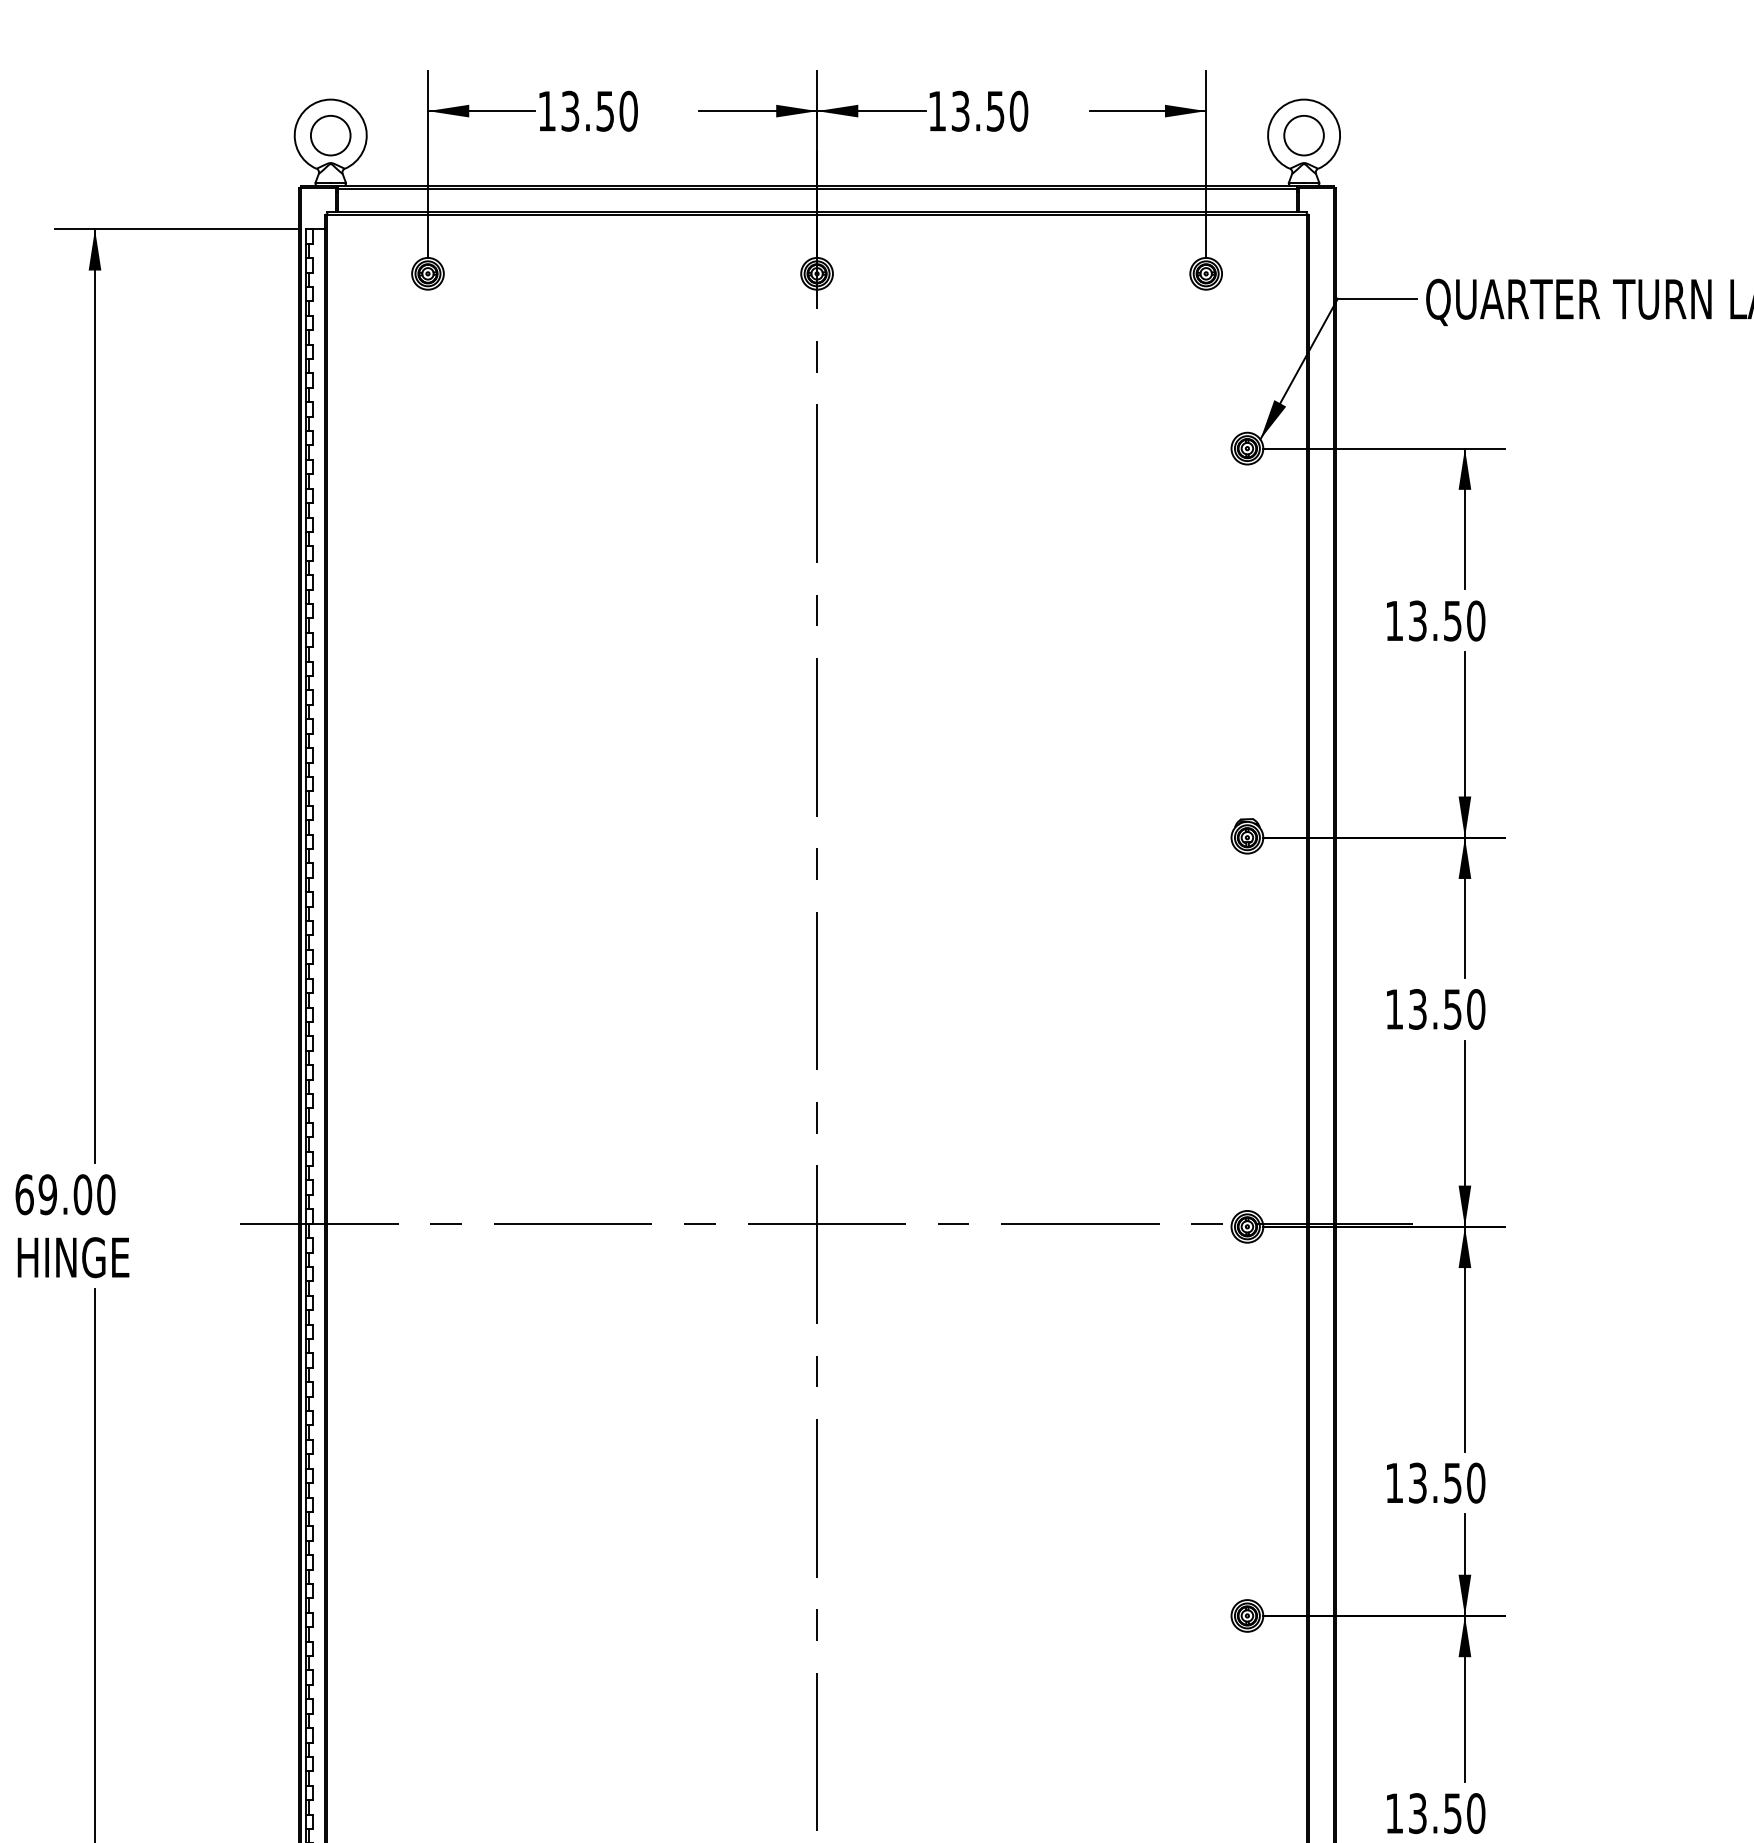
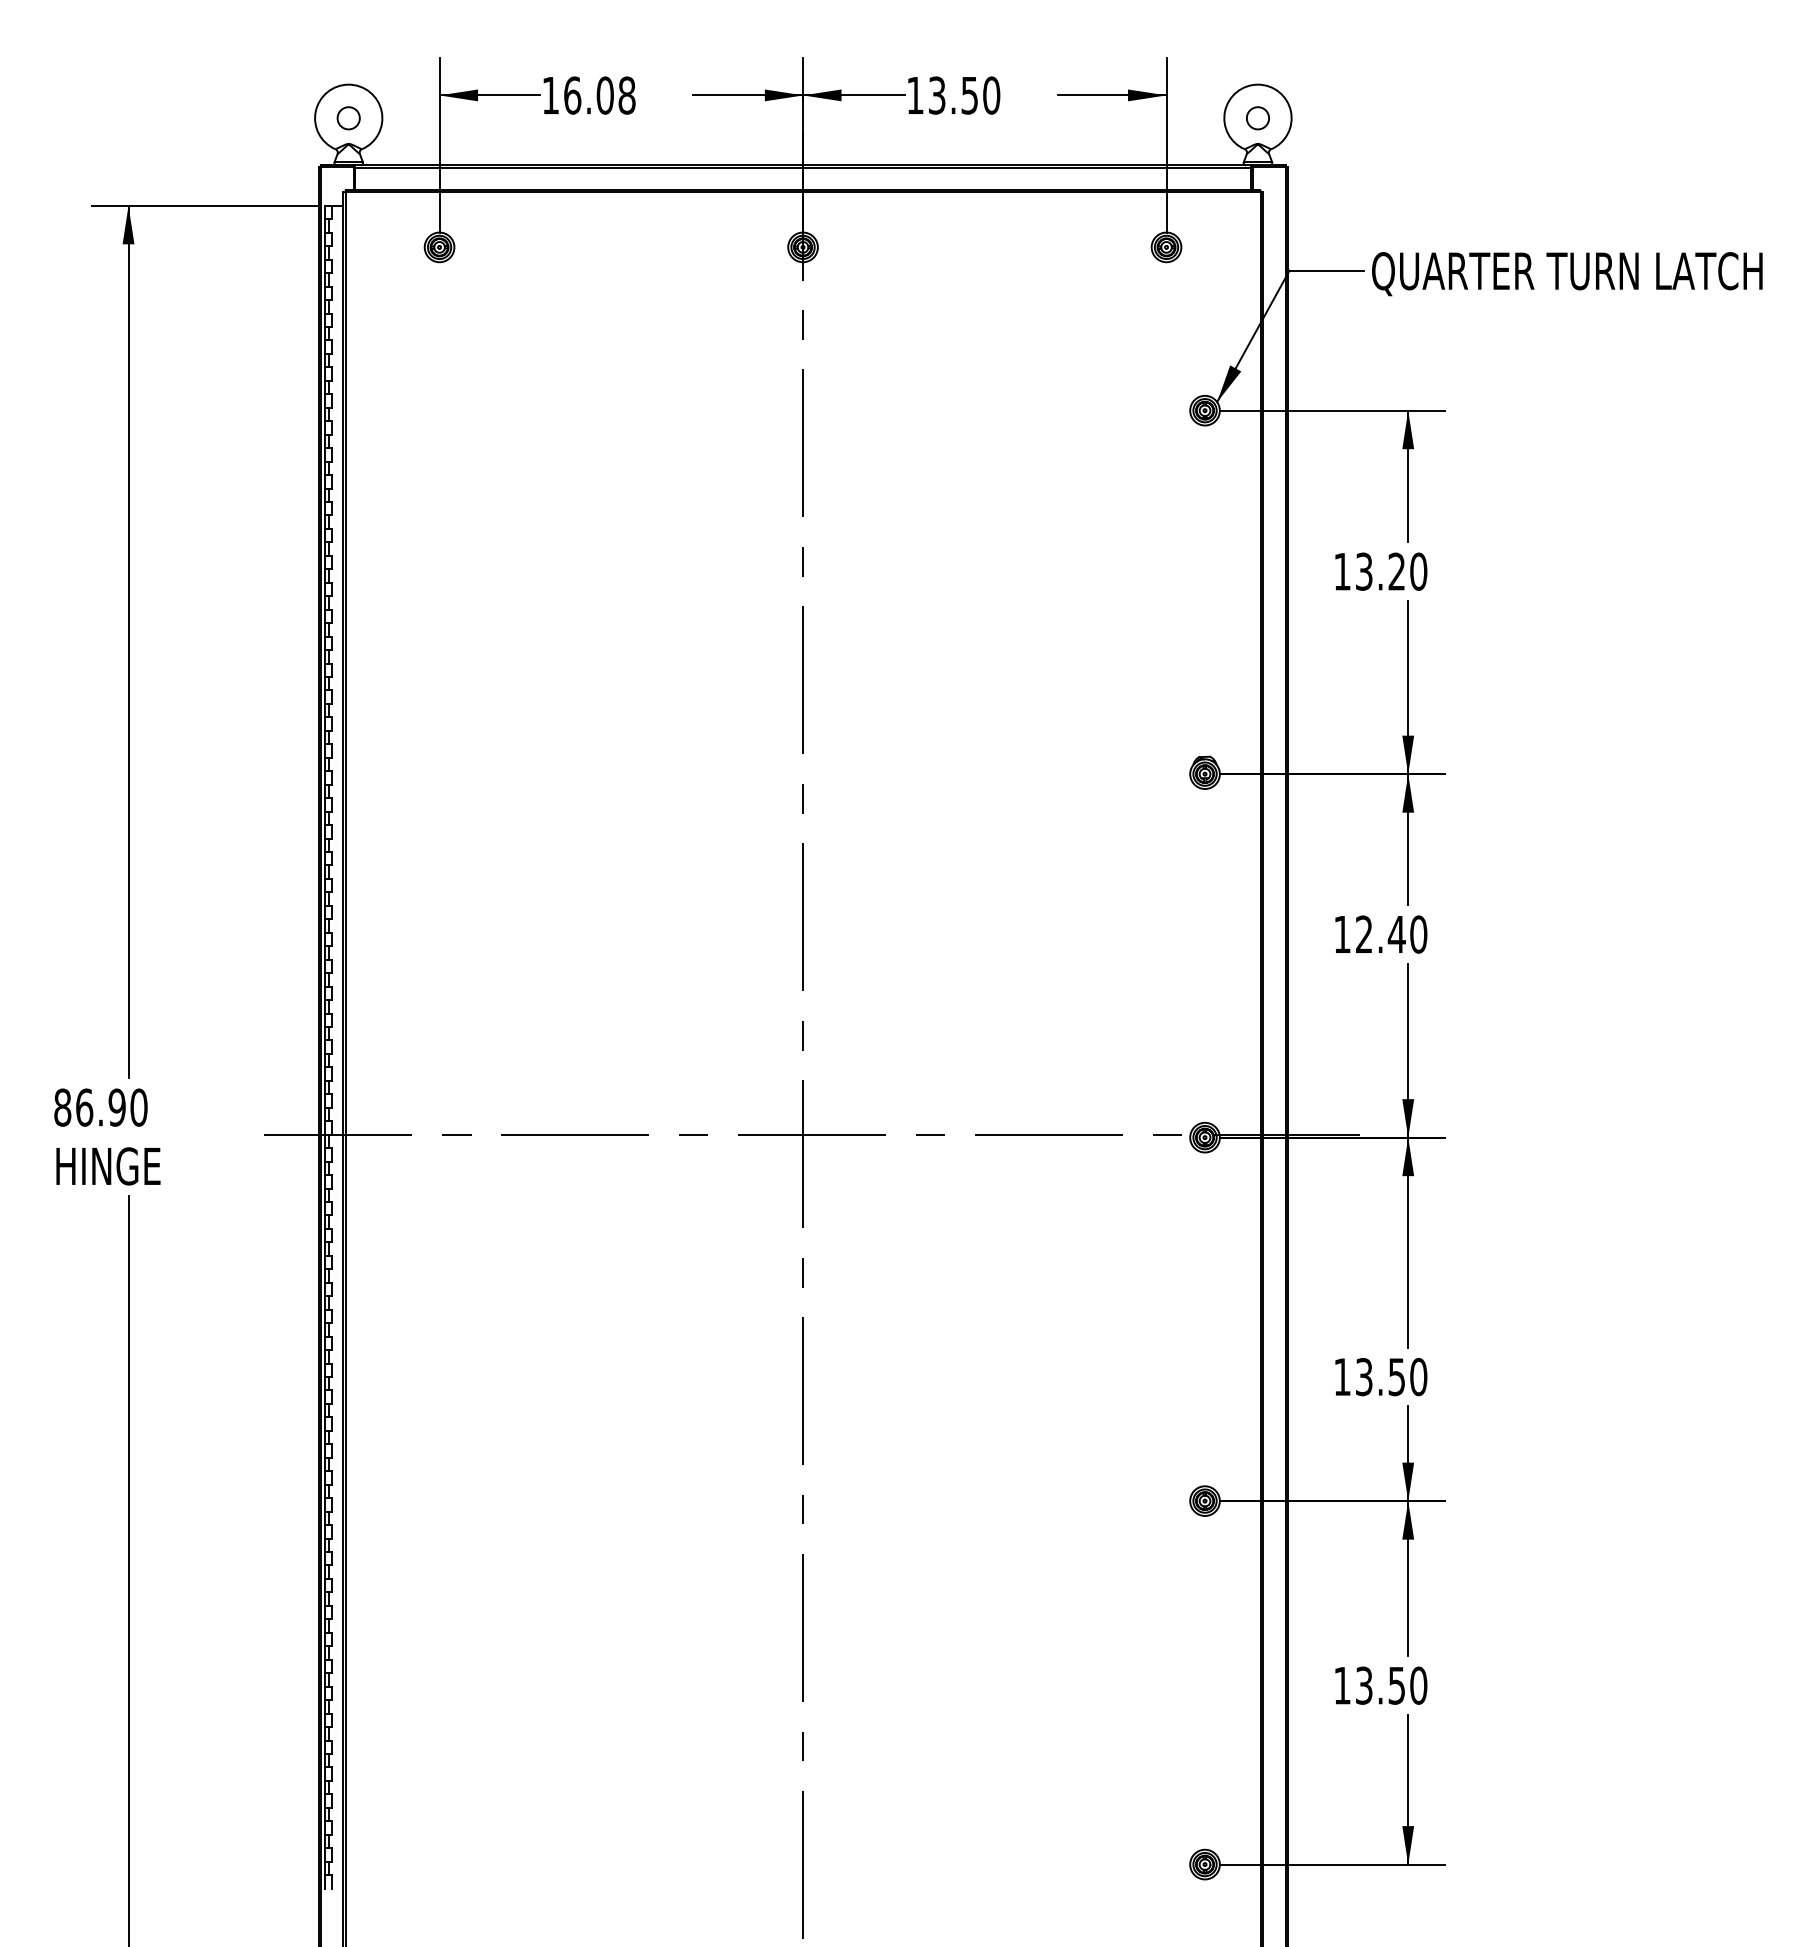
text: (599, 111) -> (599, 95), 13.50 -> 16.08
circle: (330, 134) -> (348, 117), size x0.6
circle: (1303, 134) -> (1257, 117), size x0.6
text: (1452, 620) -> (1396, 571), 13.50 -> 13.20
text: (1435, 1009) -> (1380, 934), 13.50 -> 12.40
text: (53, 1194) -> (89, 1107), 69.00 -> 86.90

